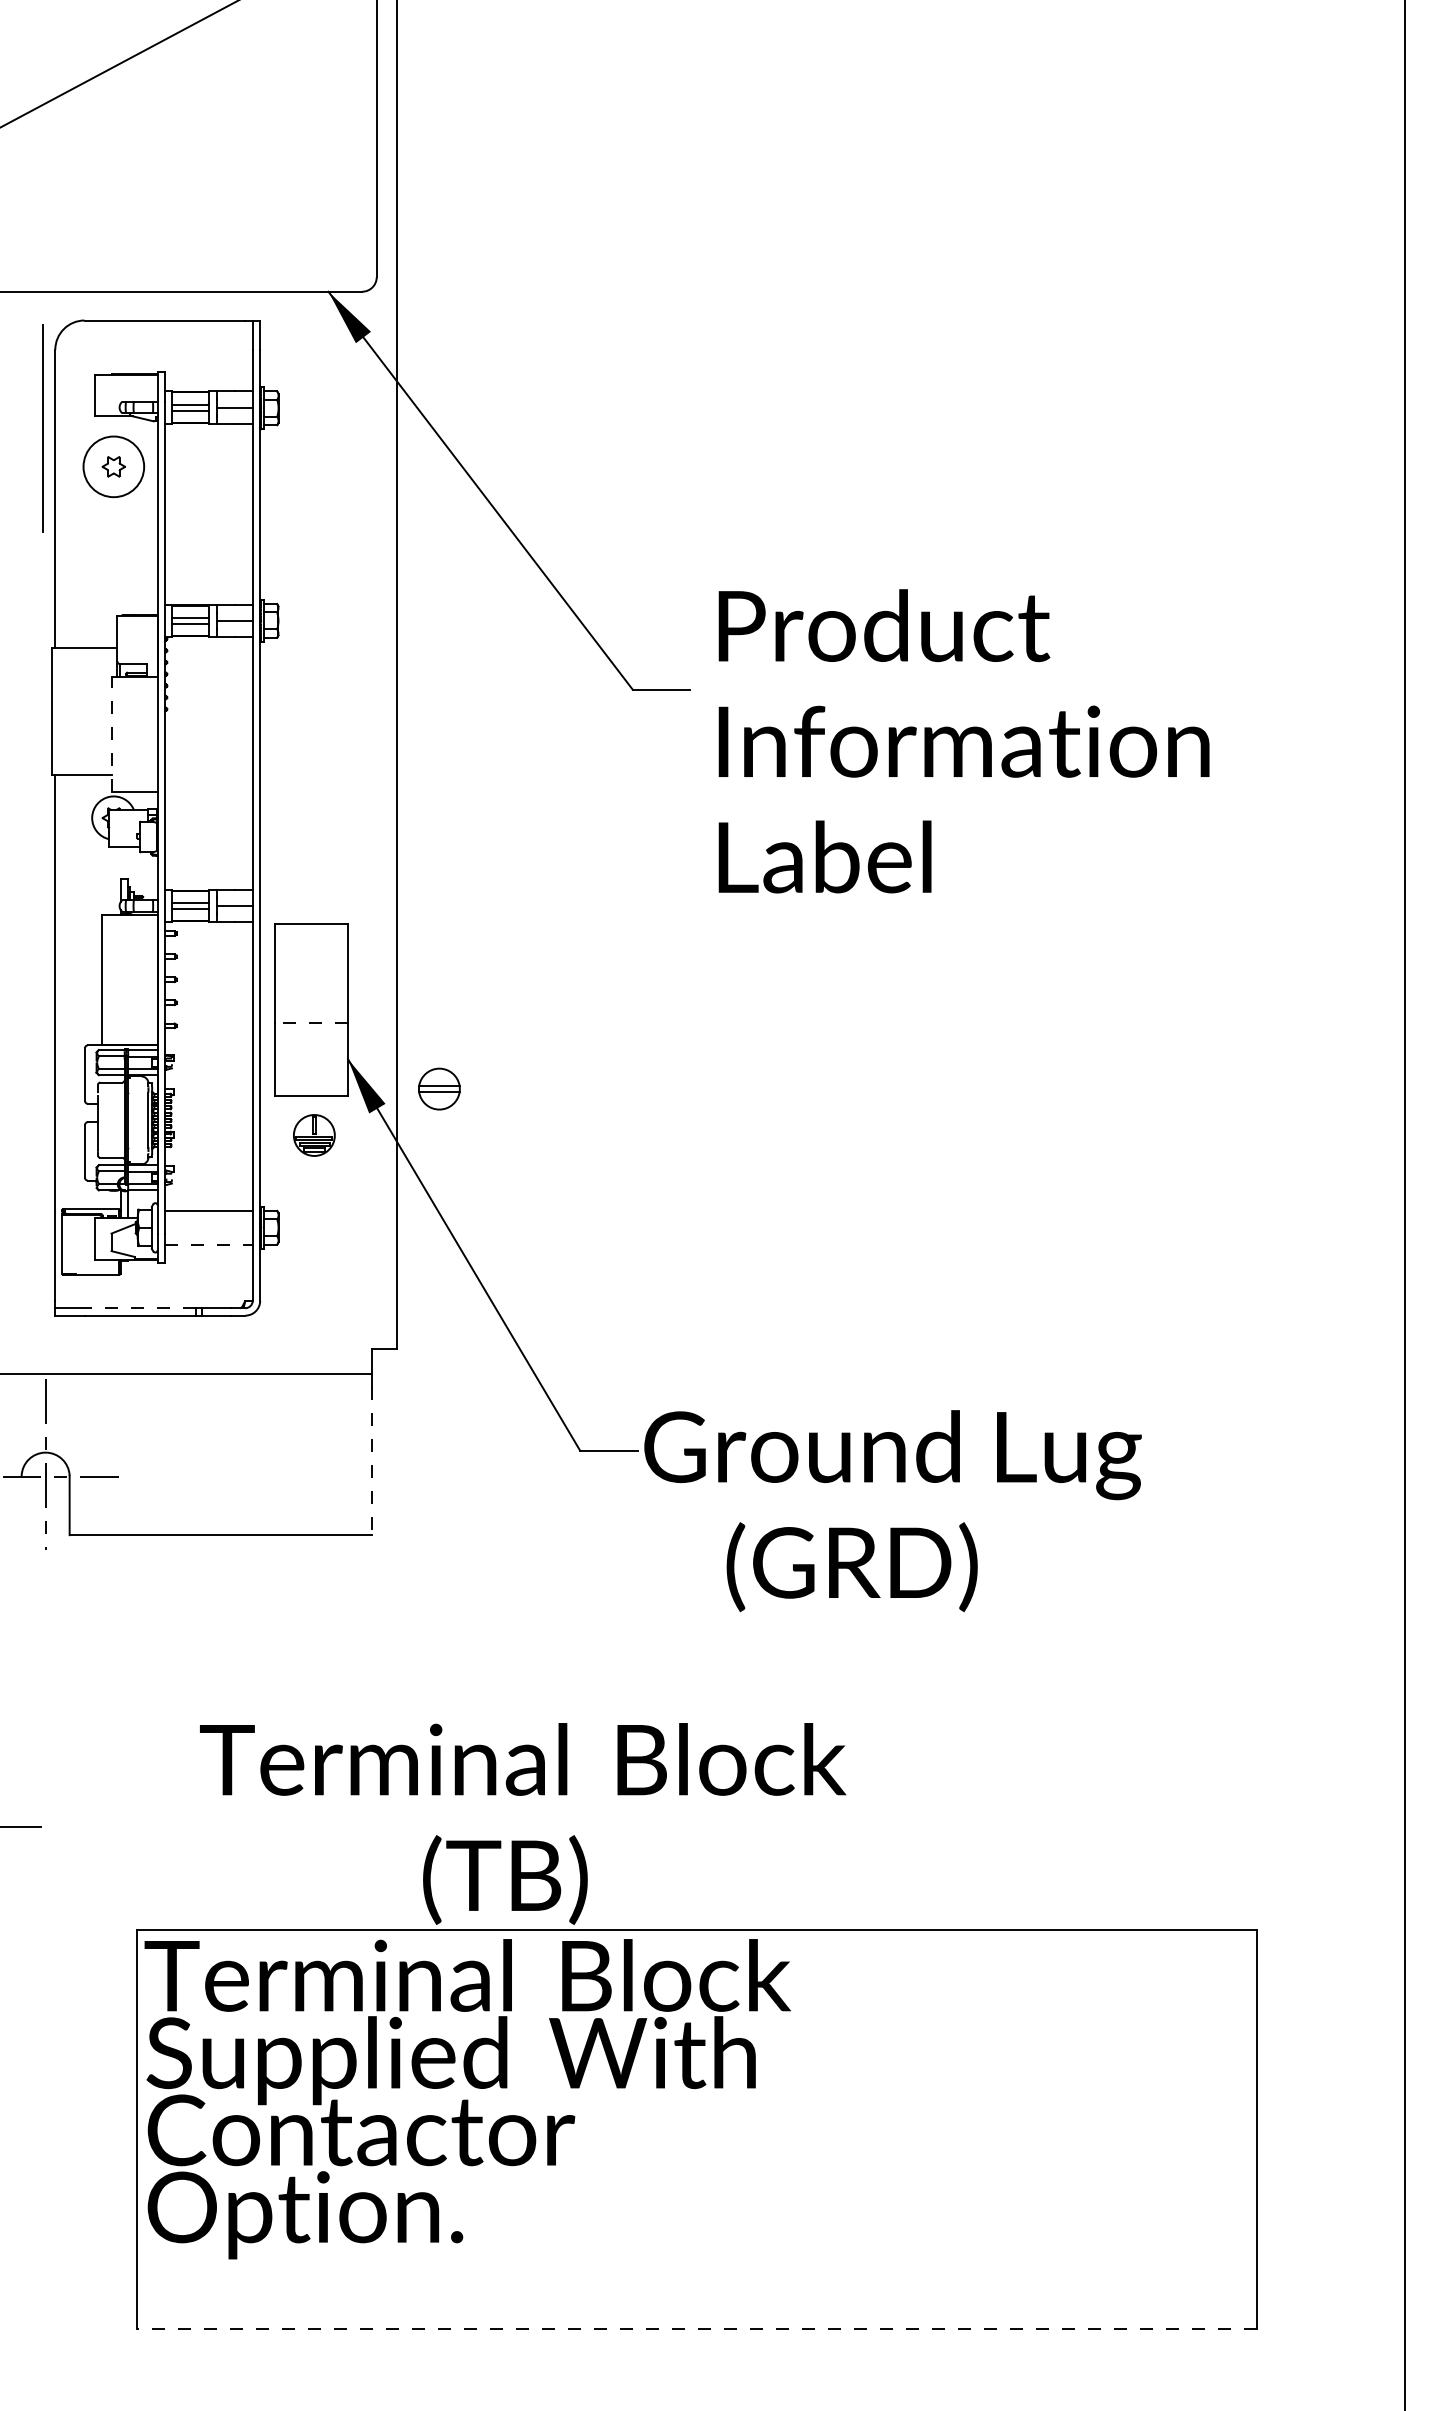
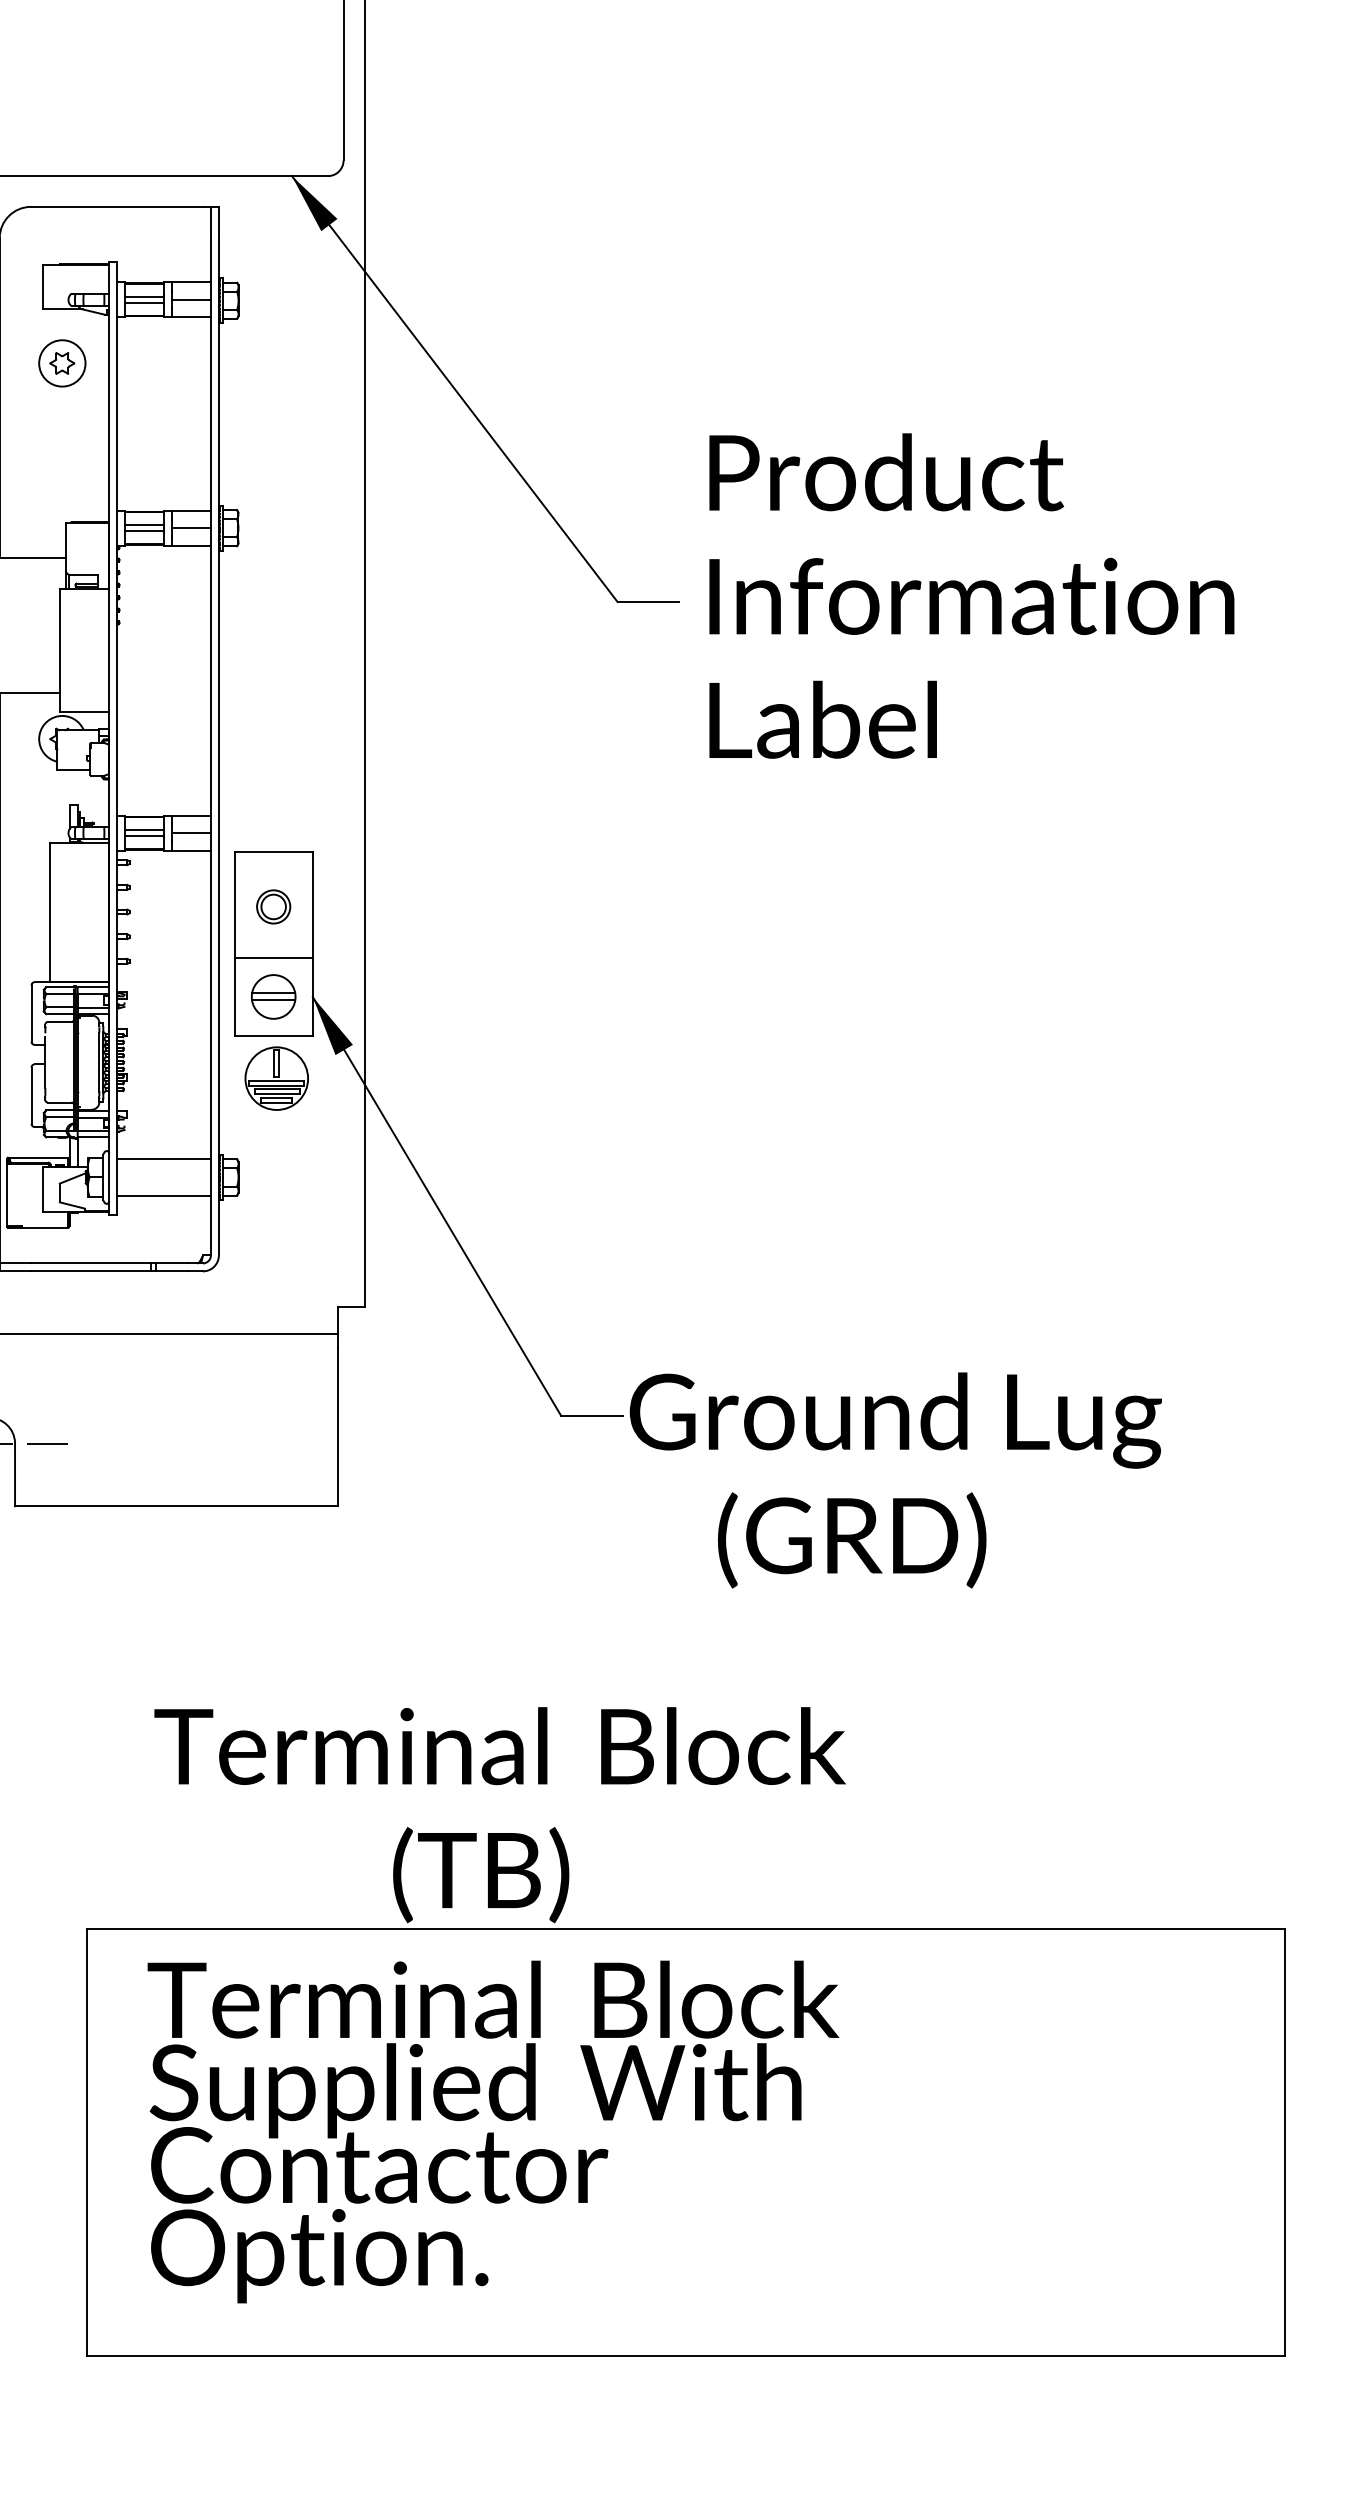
circle: (113, 466) -> (61, 363), size x0.71
line: (111, 734) -> (59, 649), dashed -> solid
text: (963, 741) -> (971, 596), moved
part: (311, 974) -> (273, 906), added
line: (311, 1022) -> (273, 957), dashed -> solid
part: (439, 1088) -> (273, 996), moved
part: (314, 1135) -> (276, 1078), size x1.43
line: (208, 1244) -> (163, 1195), dashed -> solid
line: (140, 1308) -> (90, 1263), dashed -> solid
line: (371, 1461) -> (337, 1427), dashed -> solid
text: (467, 2099) -> (493, 2132), moved
line: (696, 2329) -> (685, 2355), dashed -> solid

